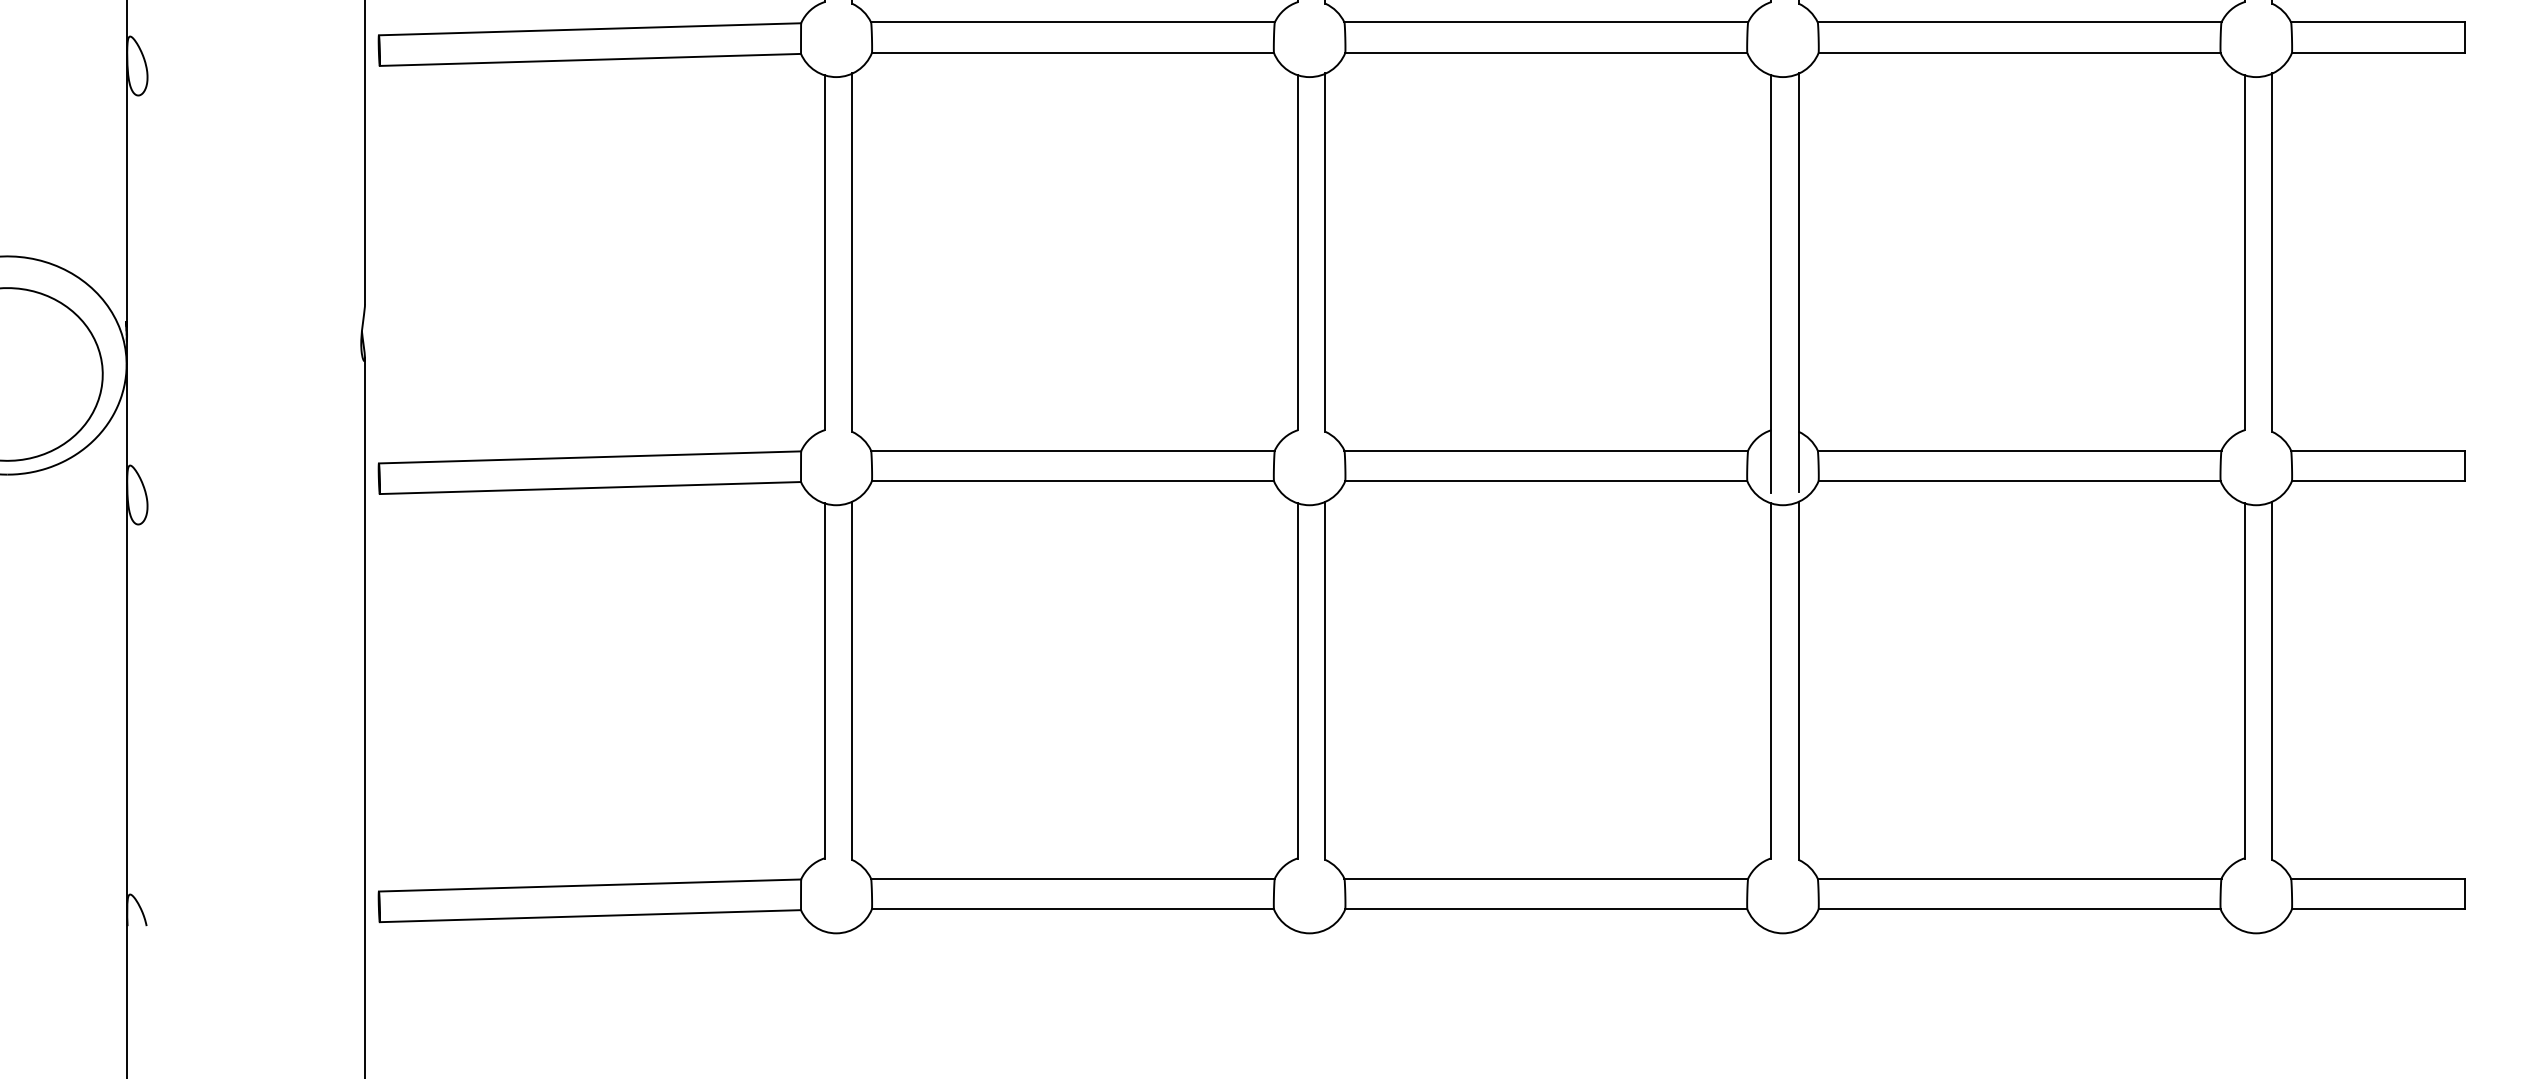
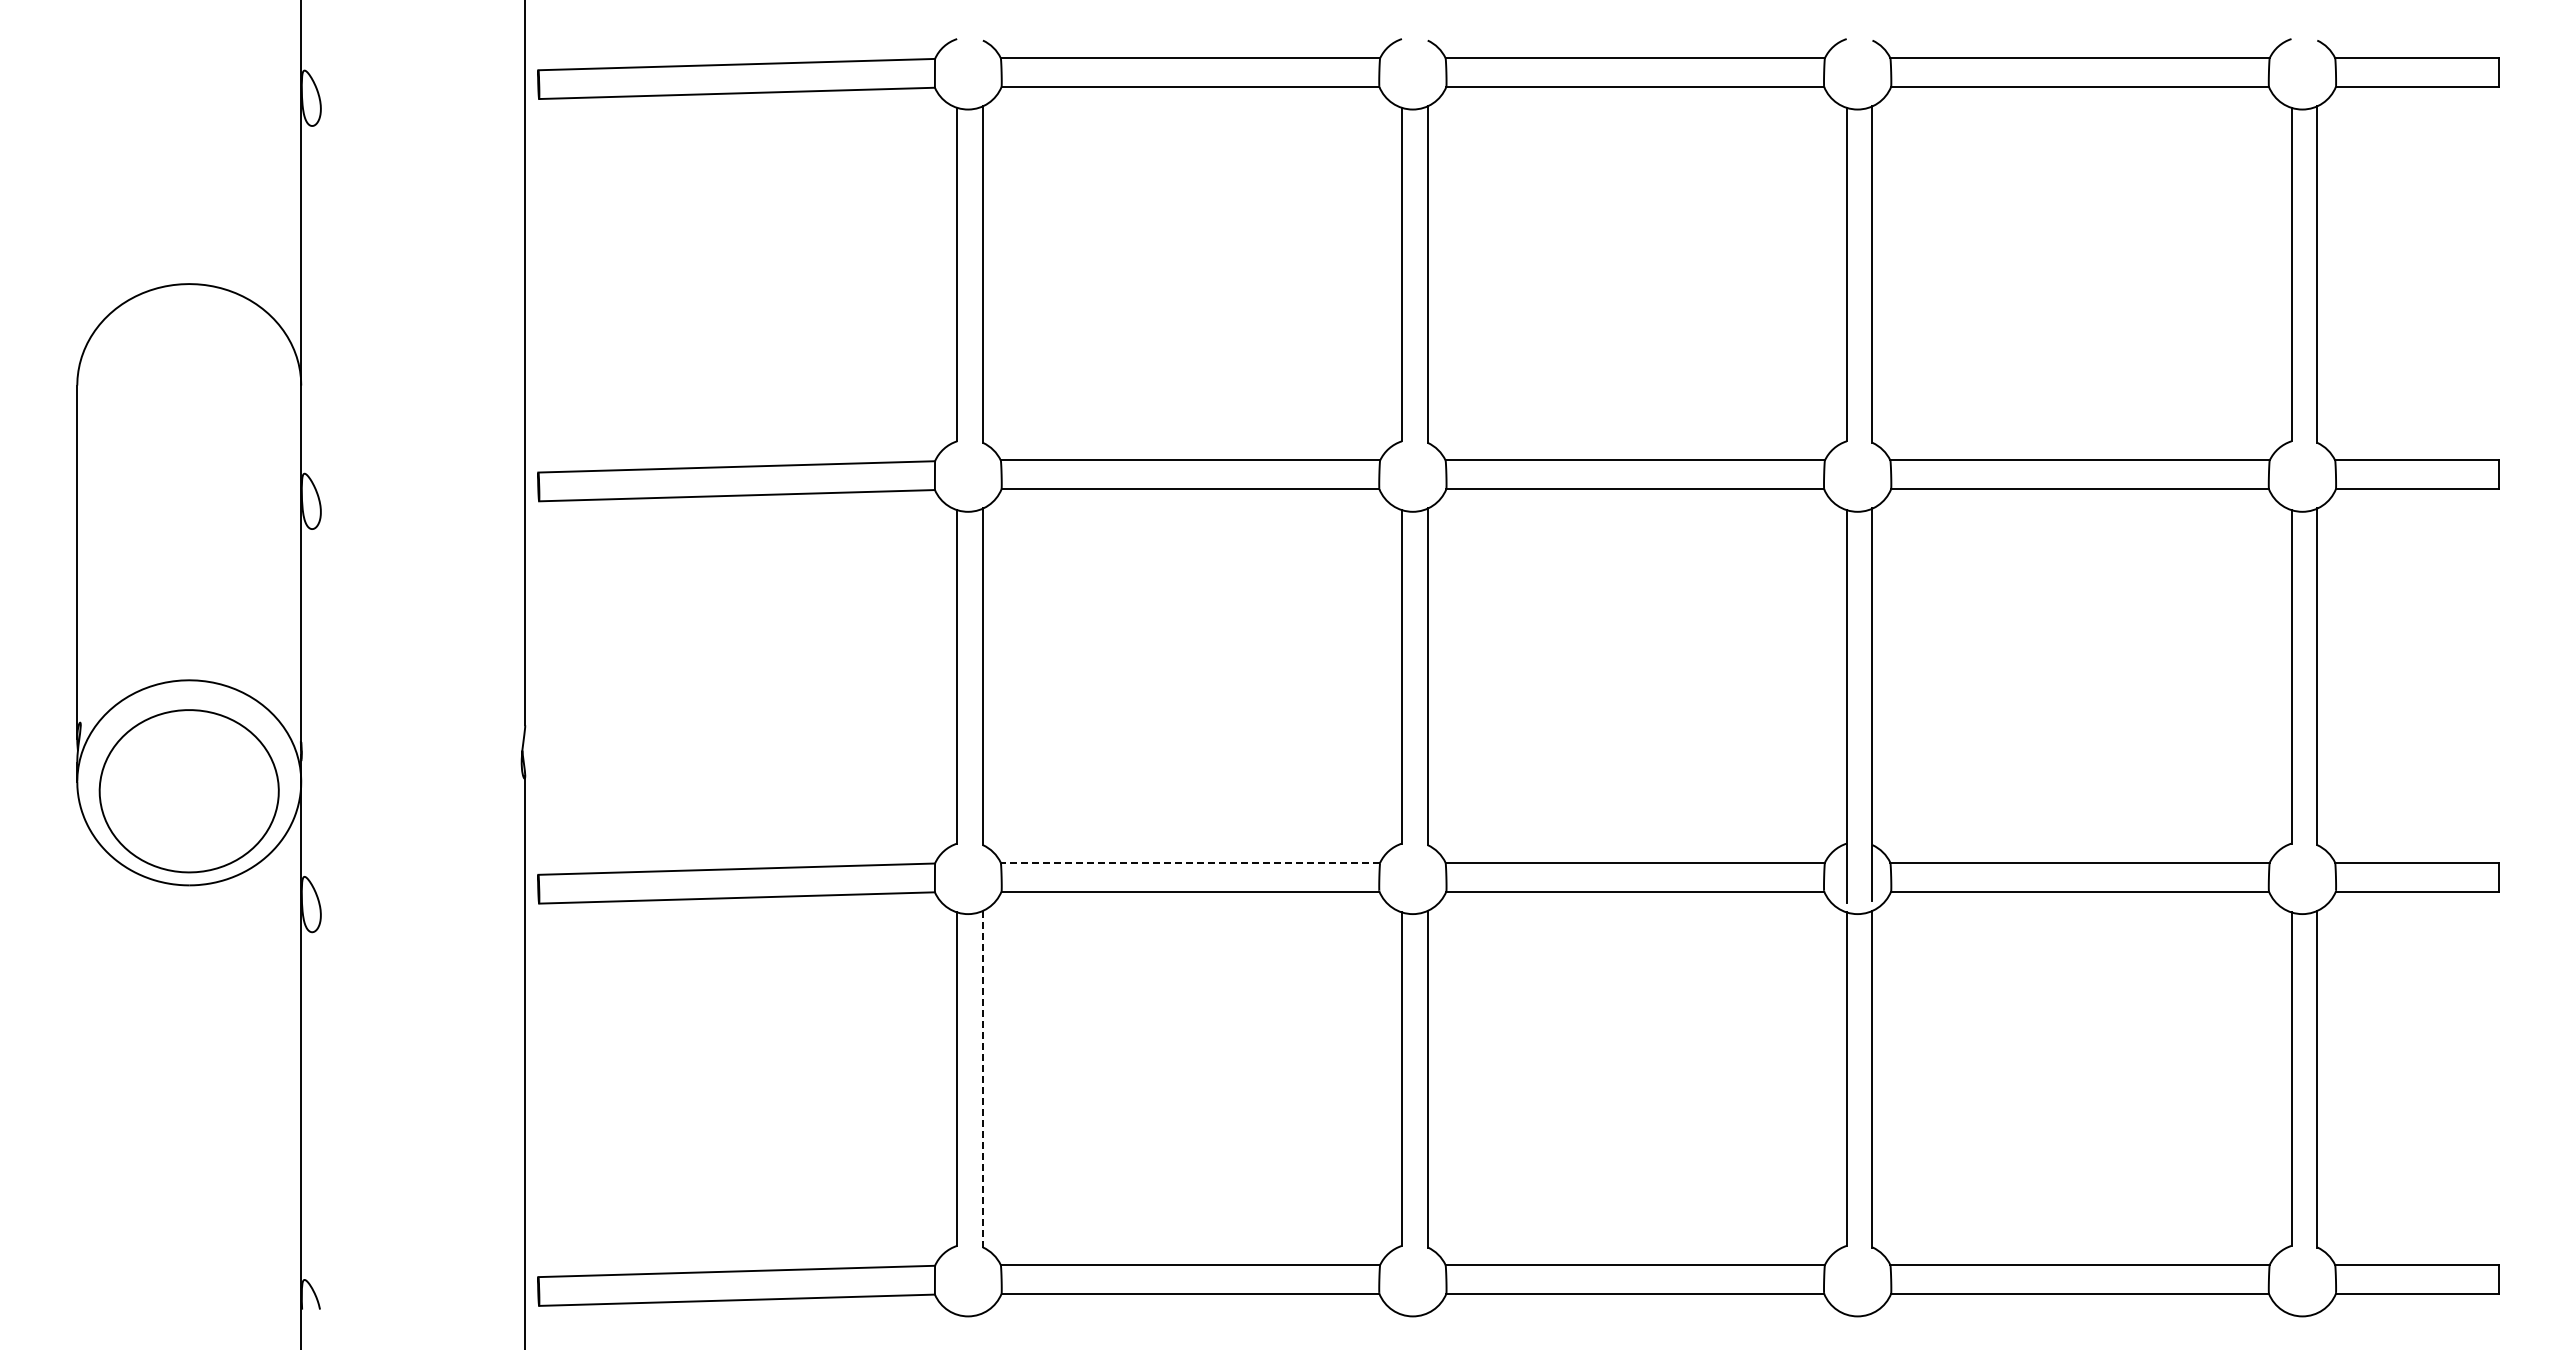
line: (1072, 450) -> (1190, 862), solid -> dashed
line: (851, 680) -> (982, 1078), solid -> dashed

